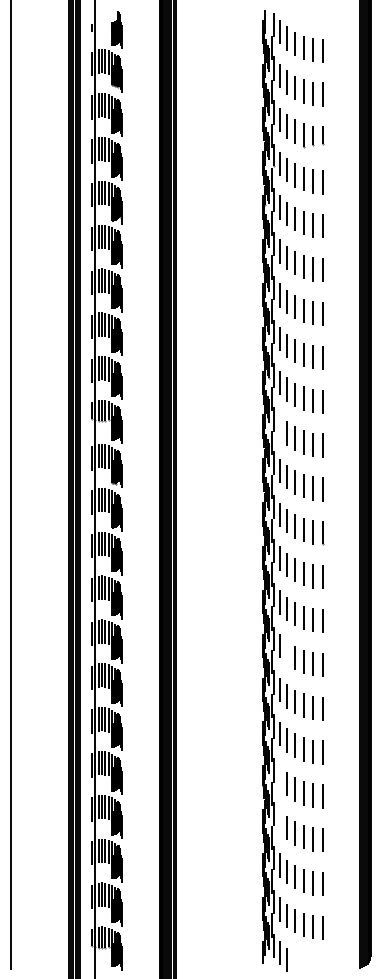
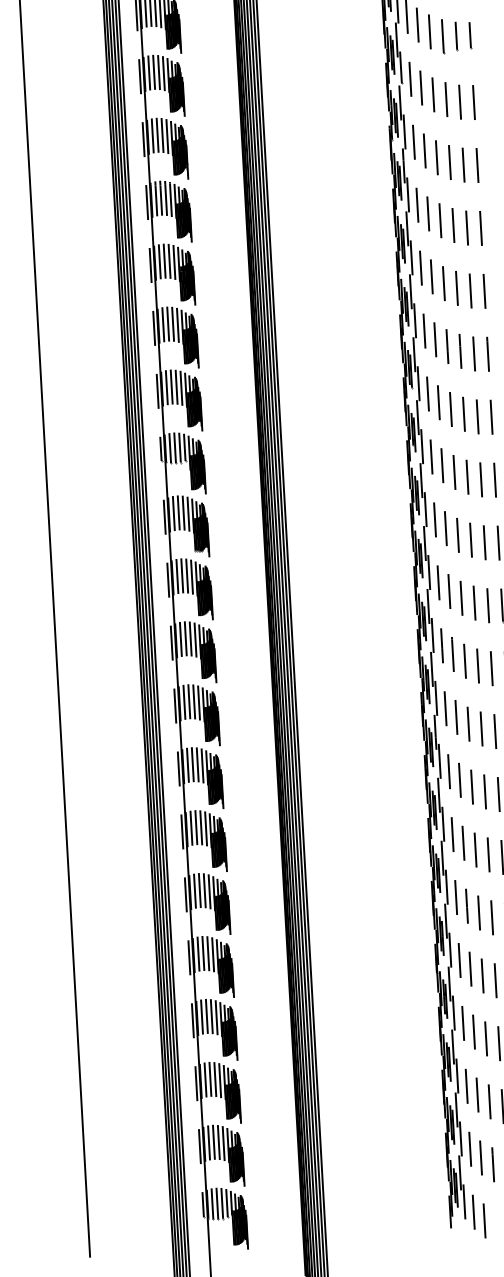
line: (279, 426) -> (431, 456), added
line: (286, 652) -> (459, 780), added
line: (279, 777) -> (459, 960), added
line: (279, 821) -> (462, 1023), added

